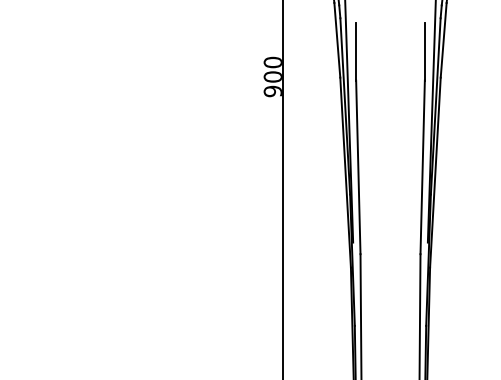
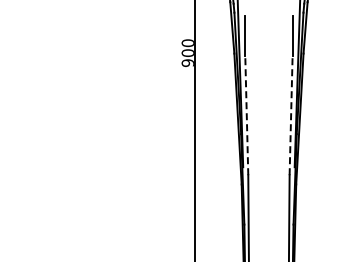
line: (357, 167) -> (246, 115), solid -> dashed
line: (423, 167) -> (291, 115), solid -> dashed

